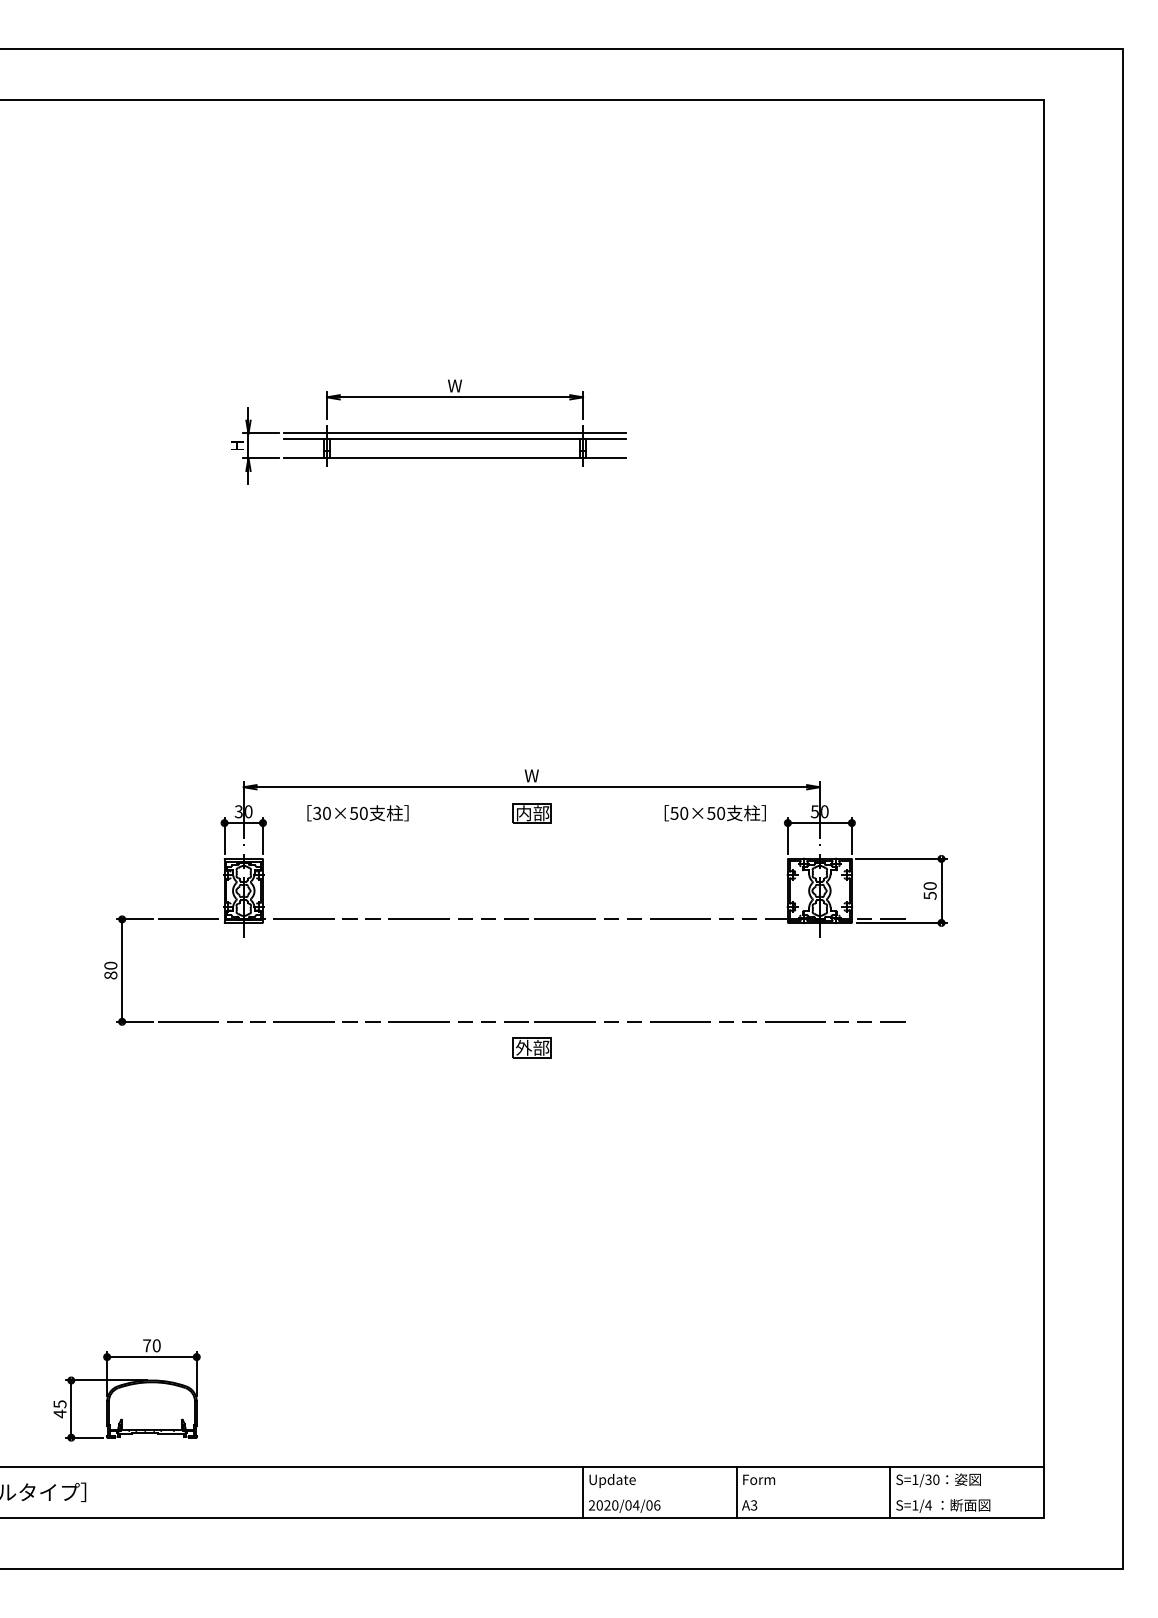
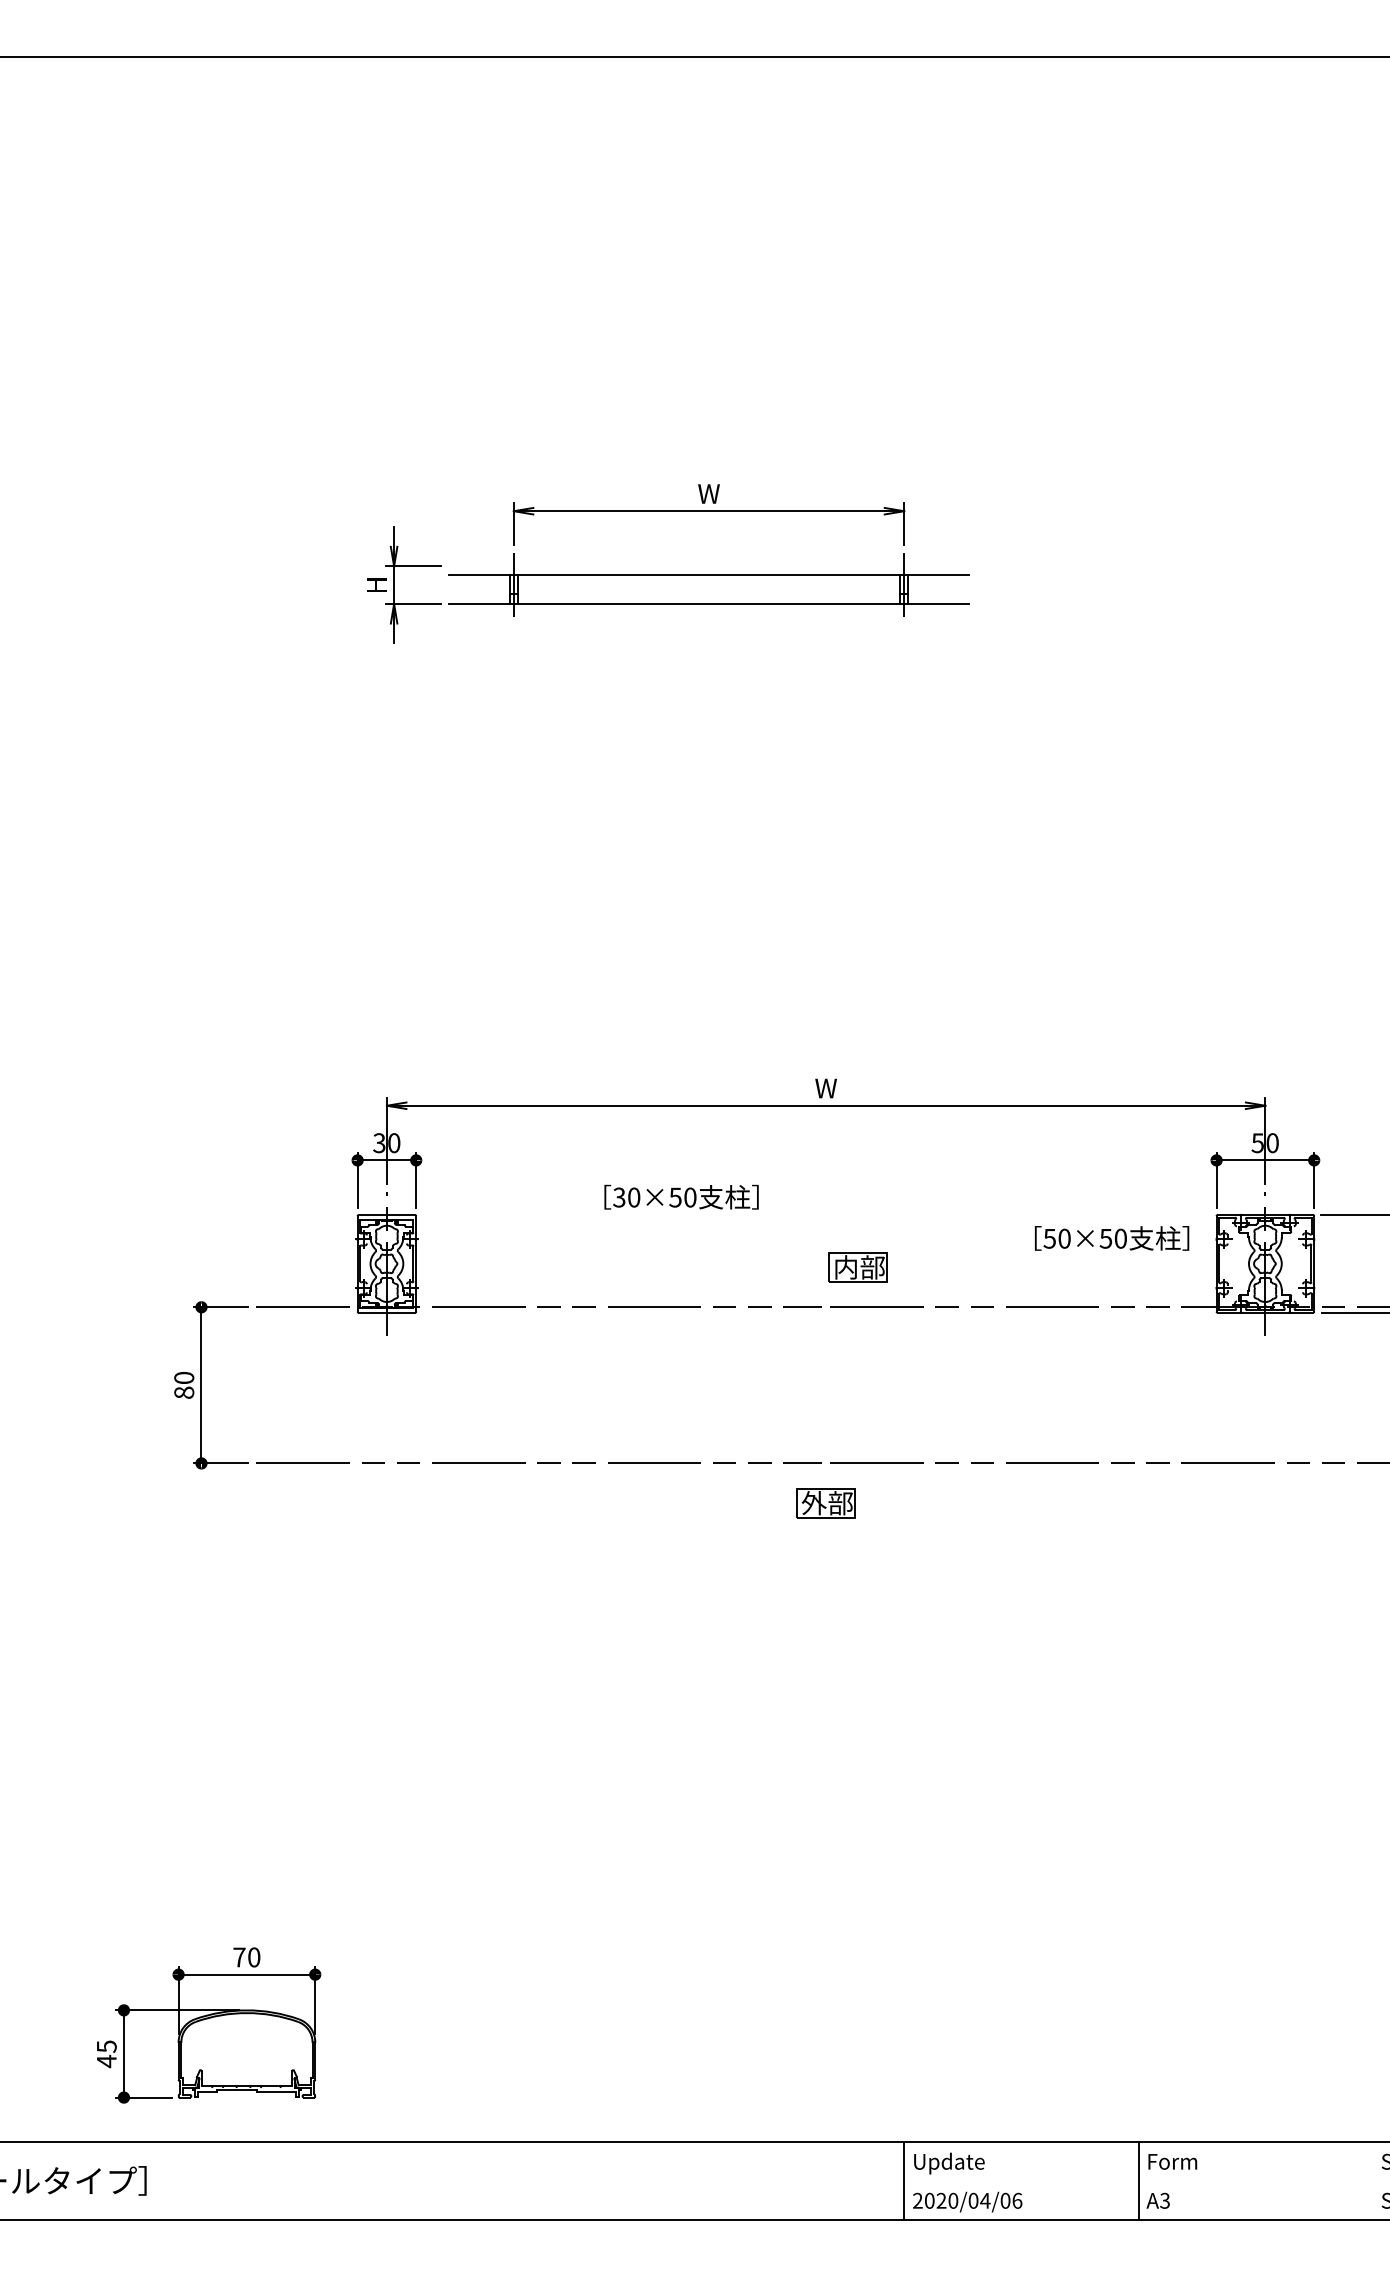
line: (454, 433) -> (708, 566), removed
text: (357, 813) -> (680, 1197), moved
part: (531, 813) -> (857, 1267), moved
text: (714, 813) -> (1110, 1238), moved
line: (890, 1492) -> (1373, 2181), removed

